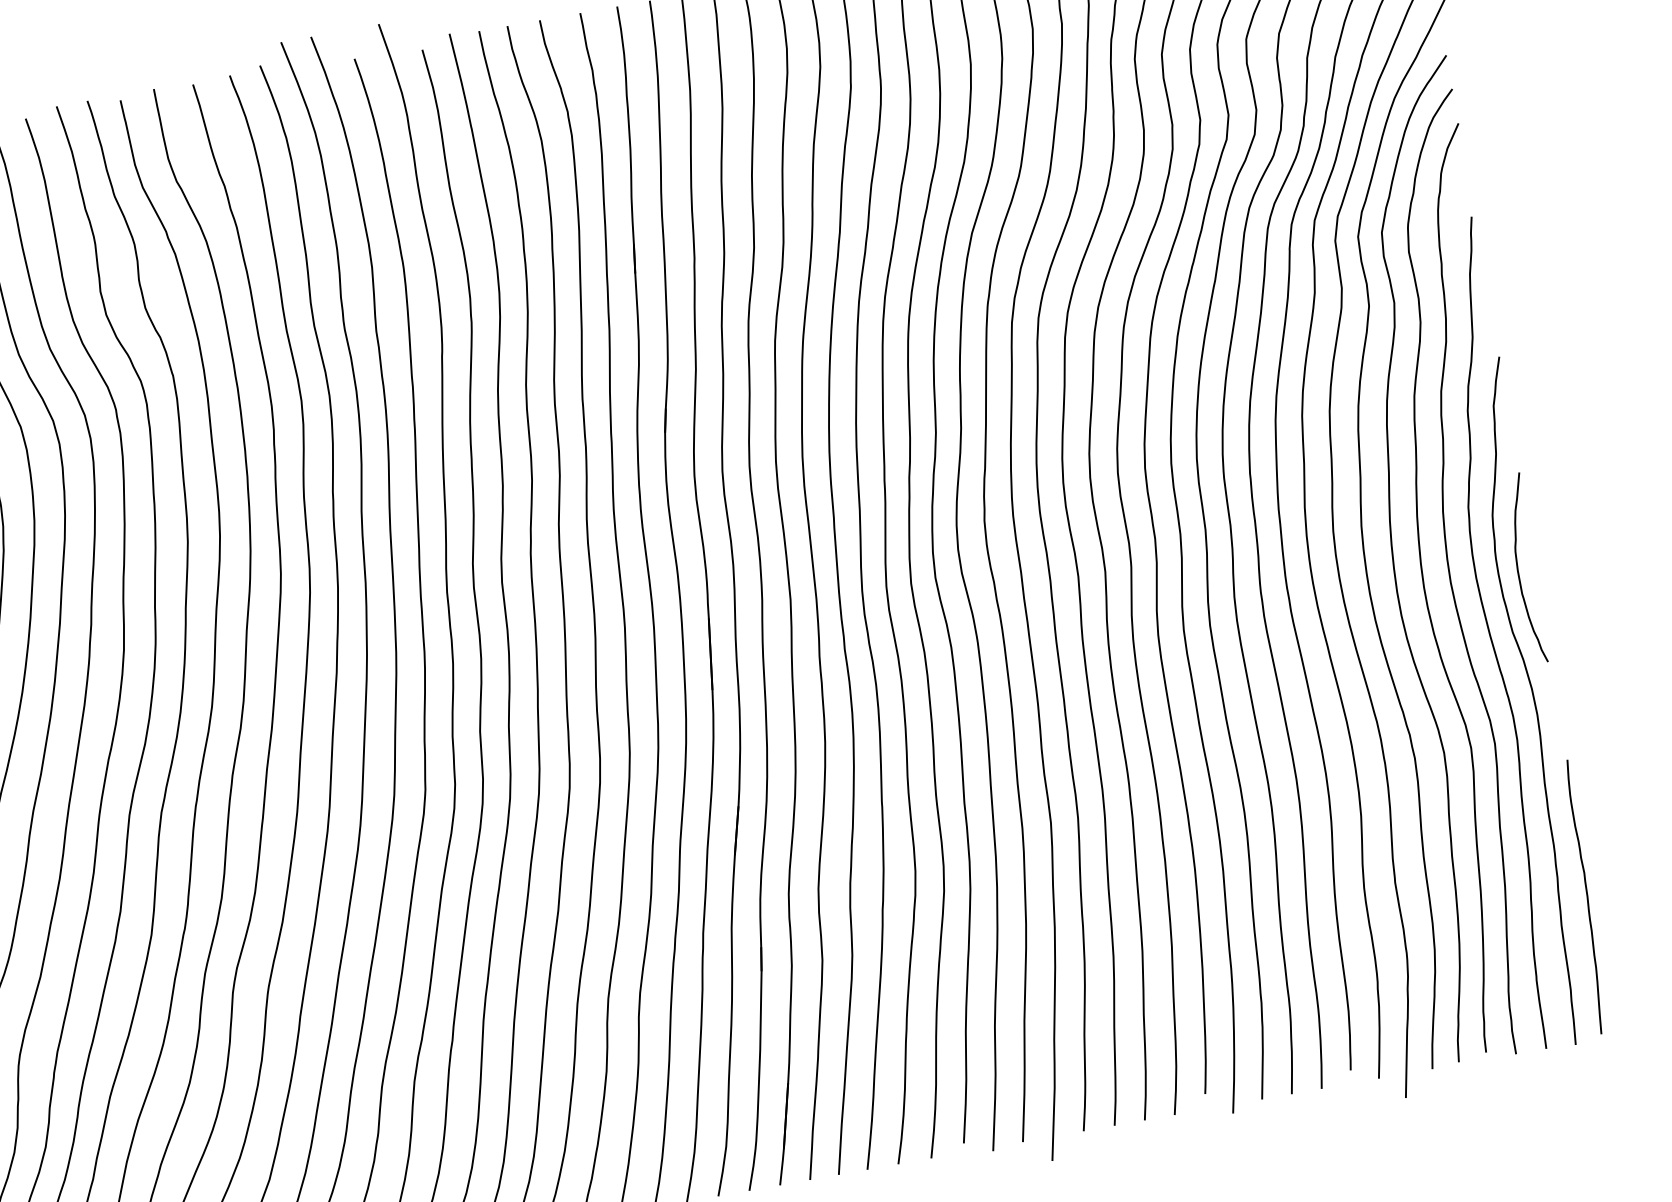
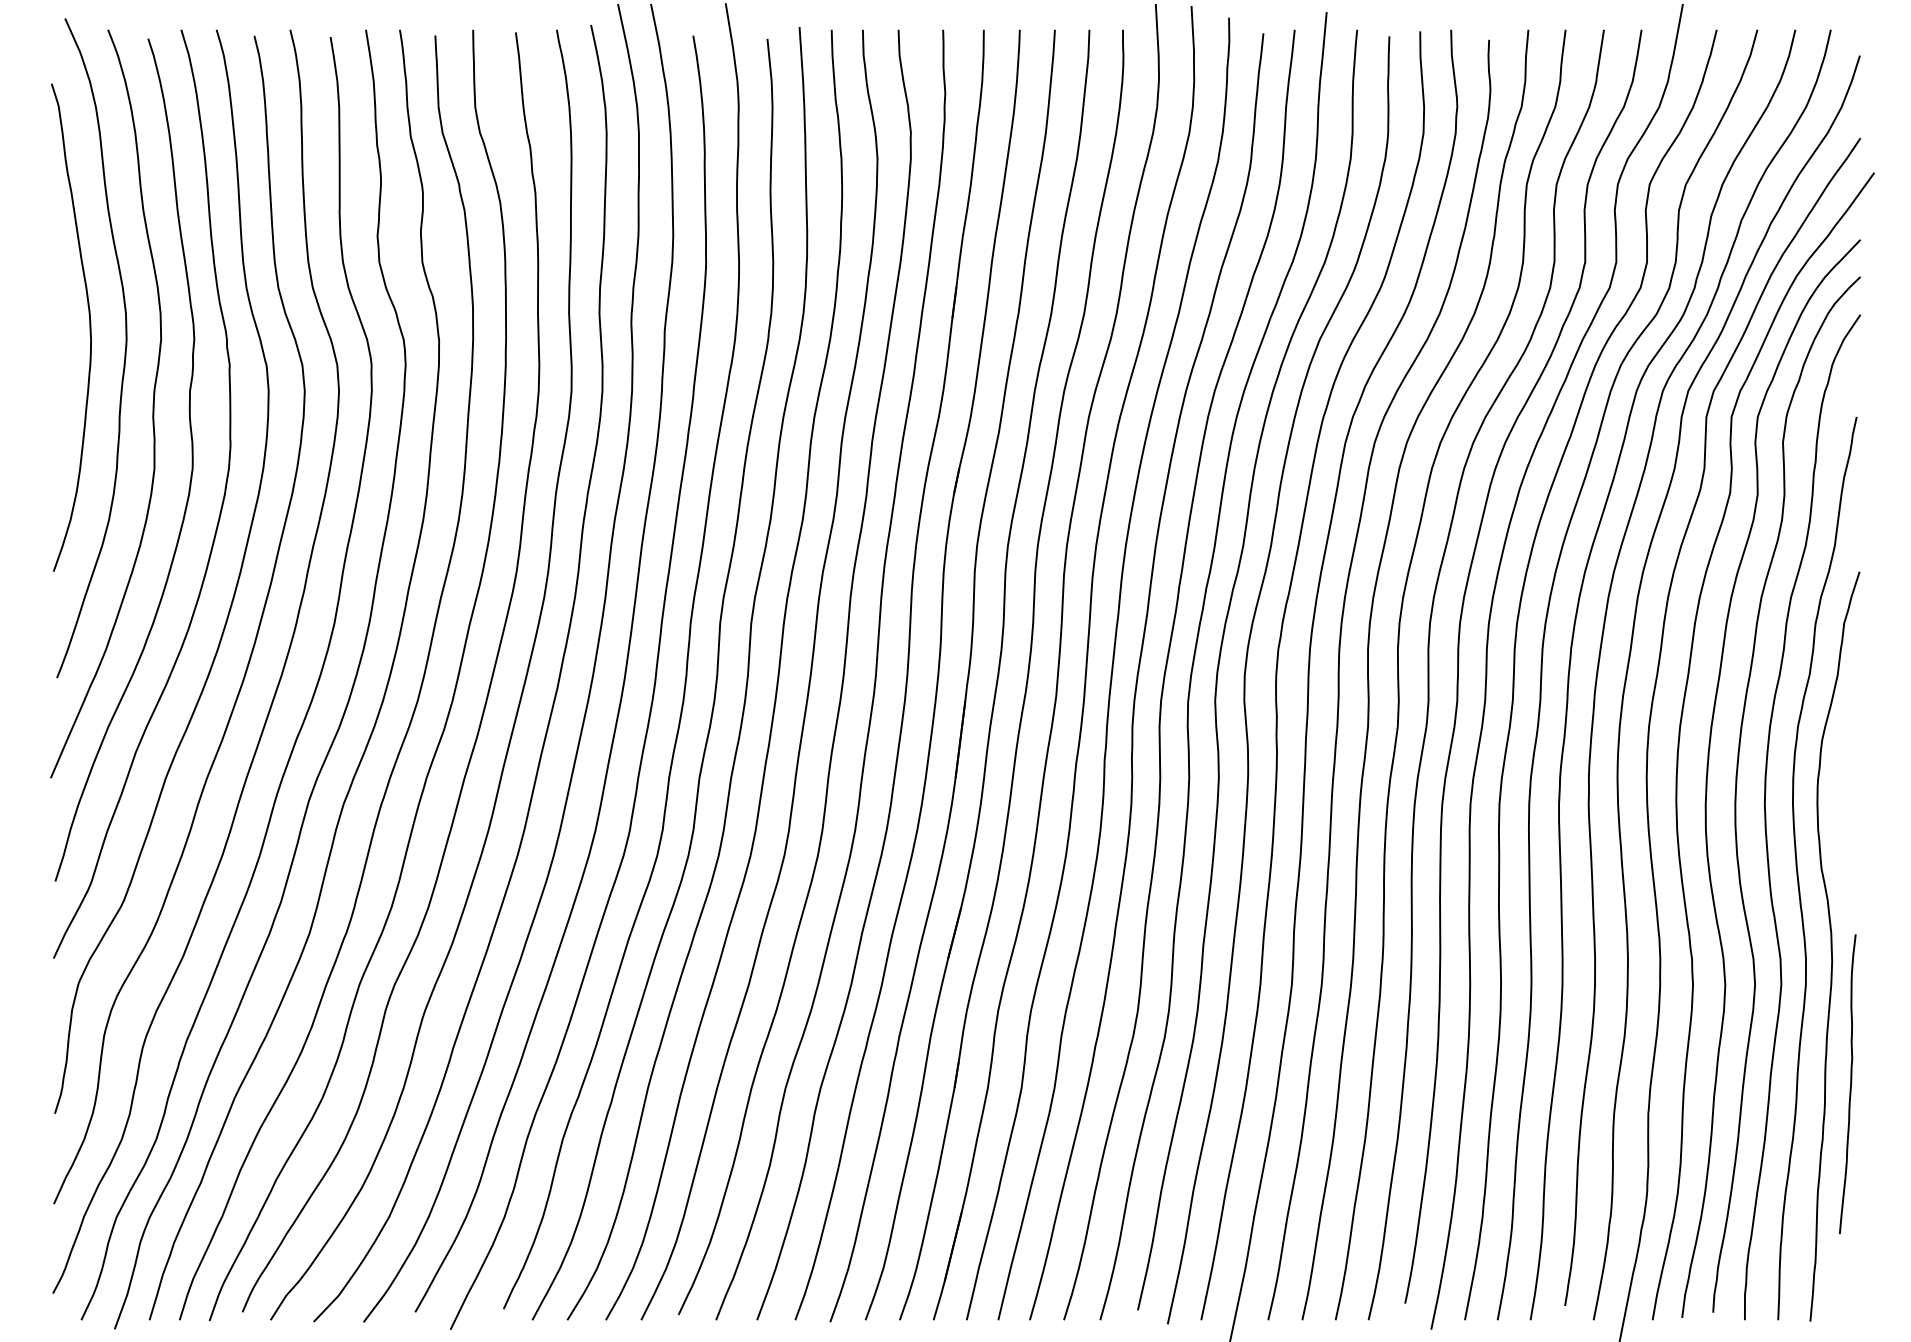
curve: (1518, 570) -> (1839, 803), removed
curve: (1586, 896) -> (1850, 1084), moved

